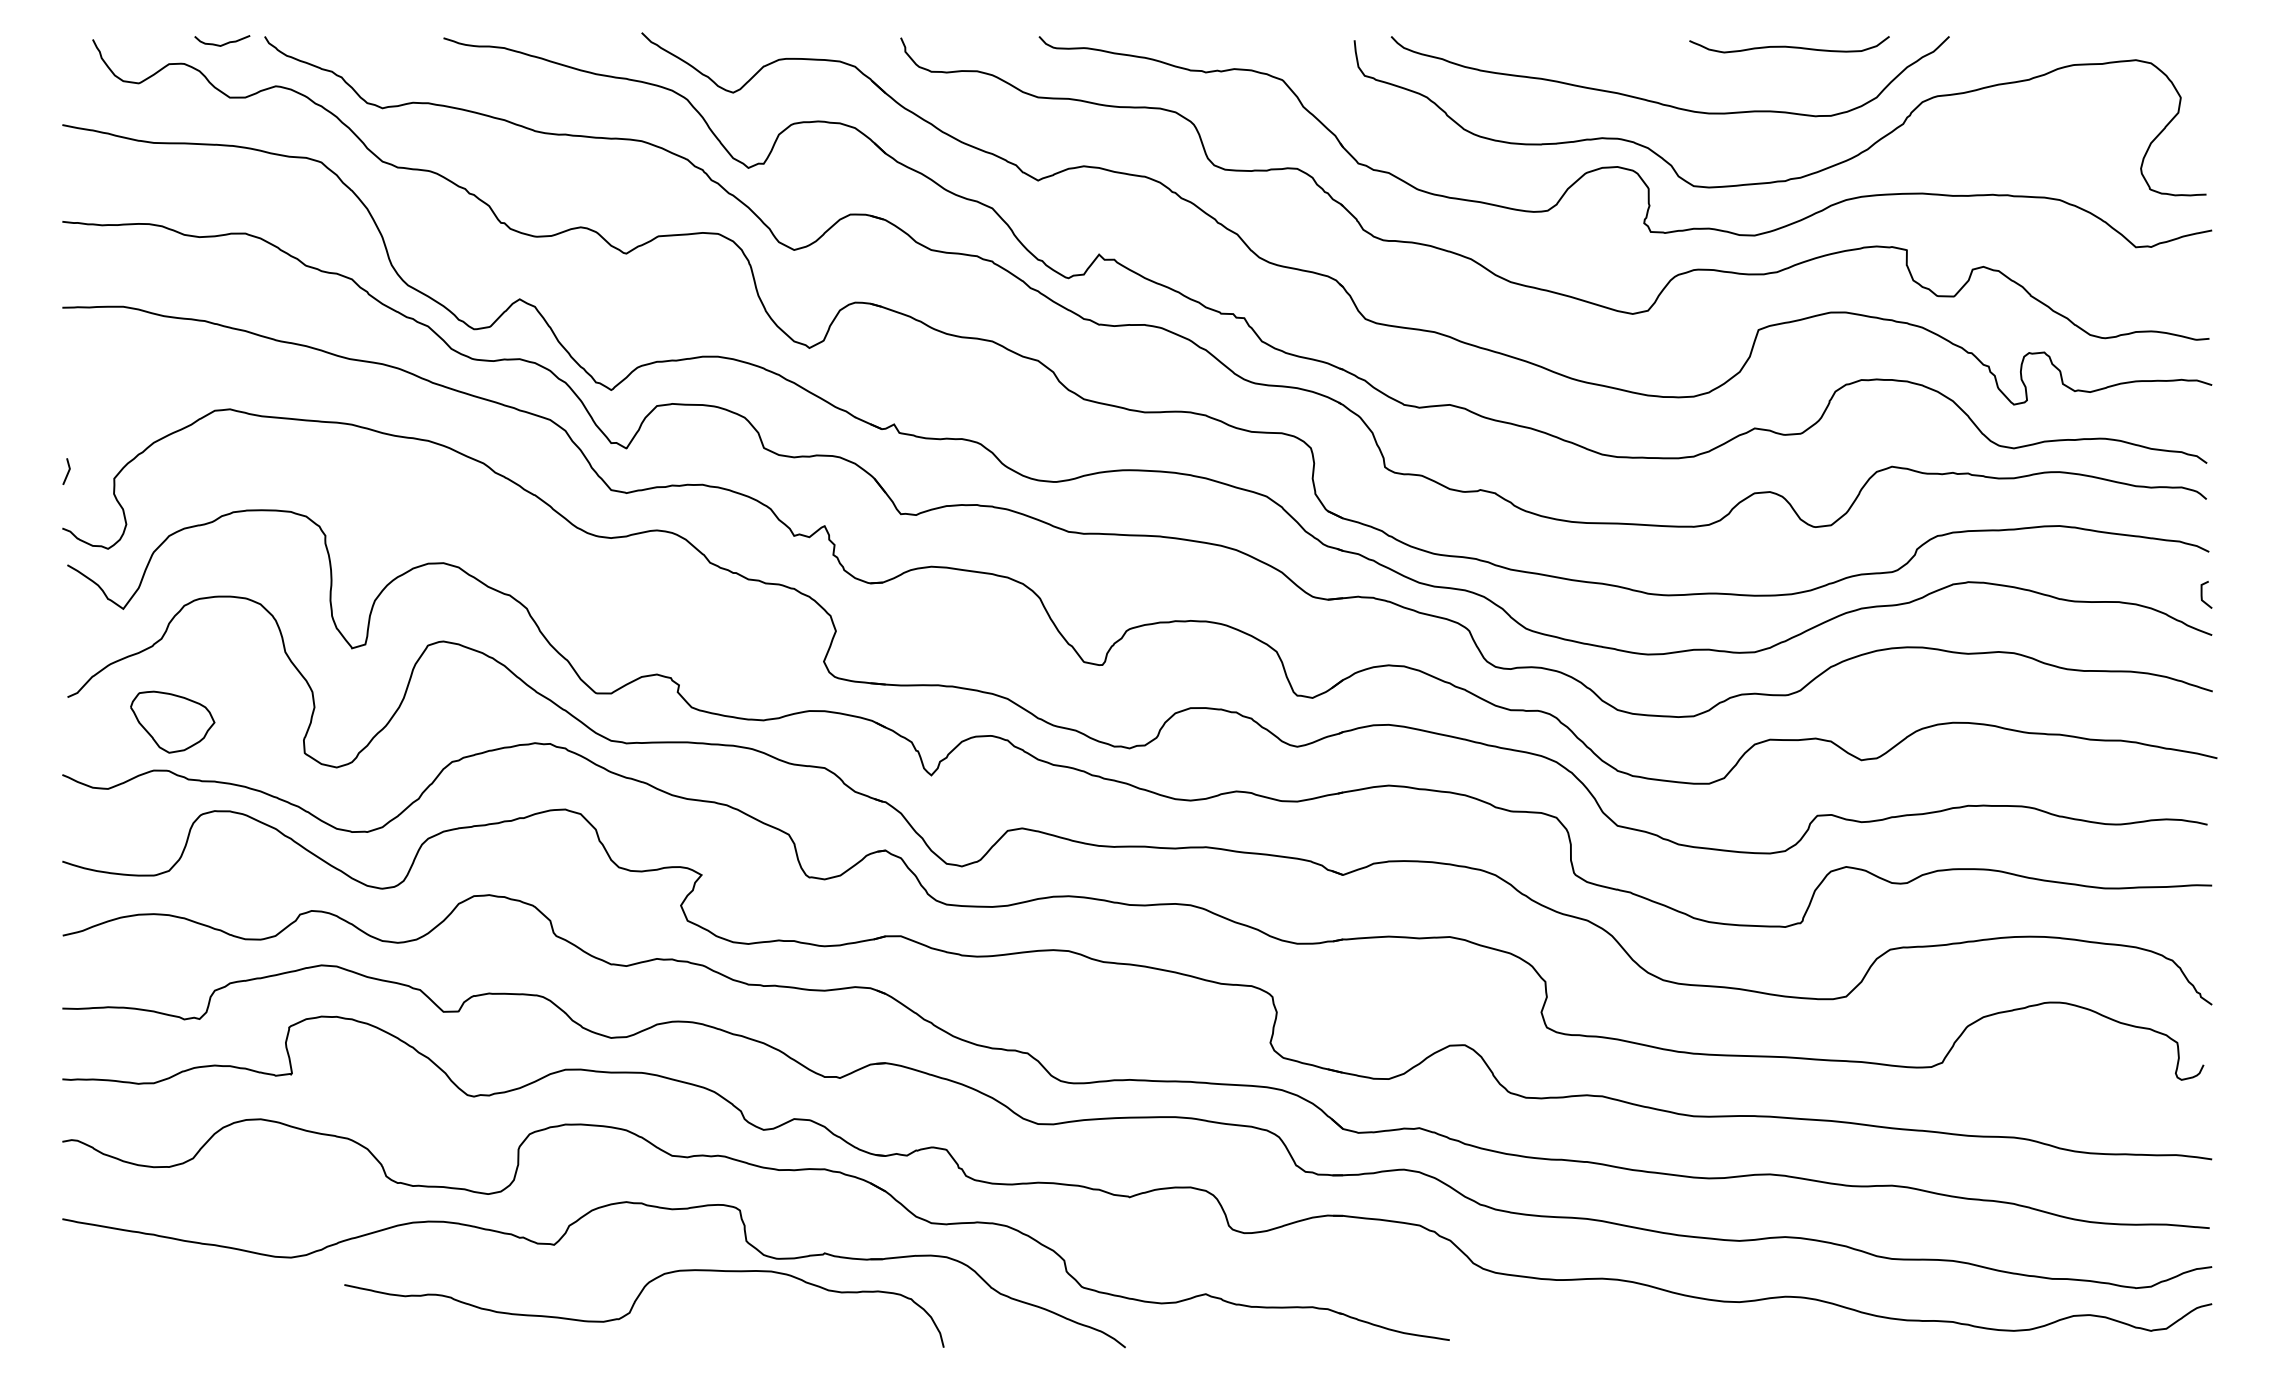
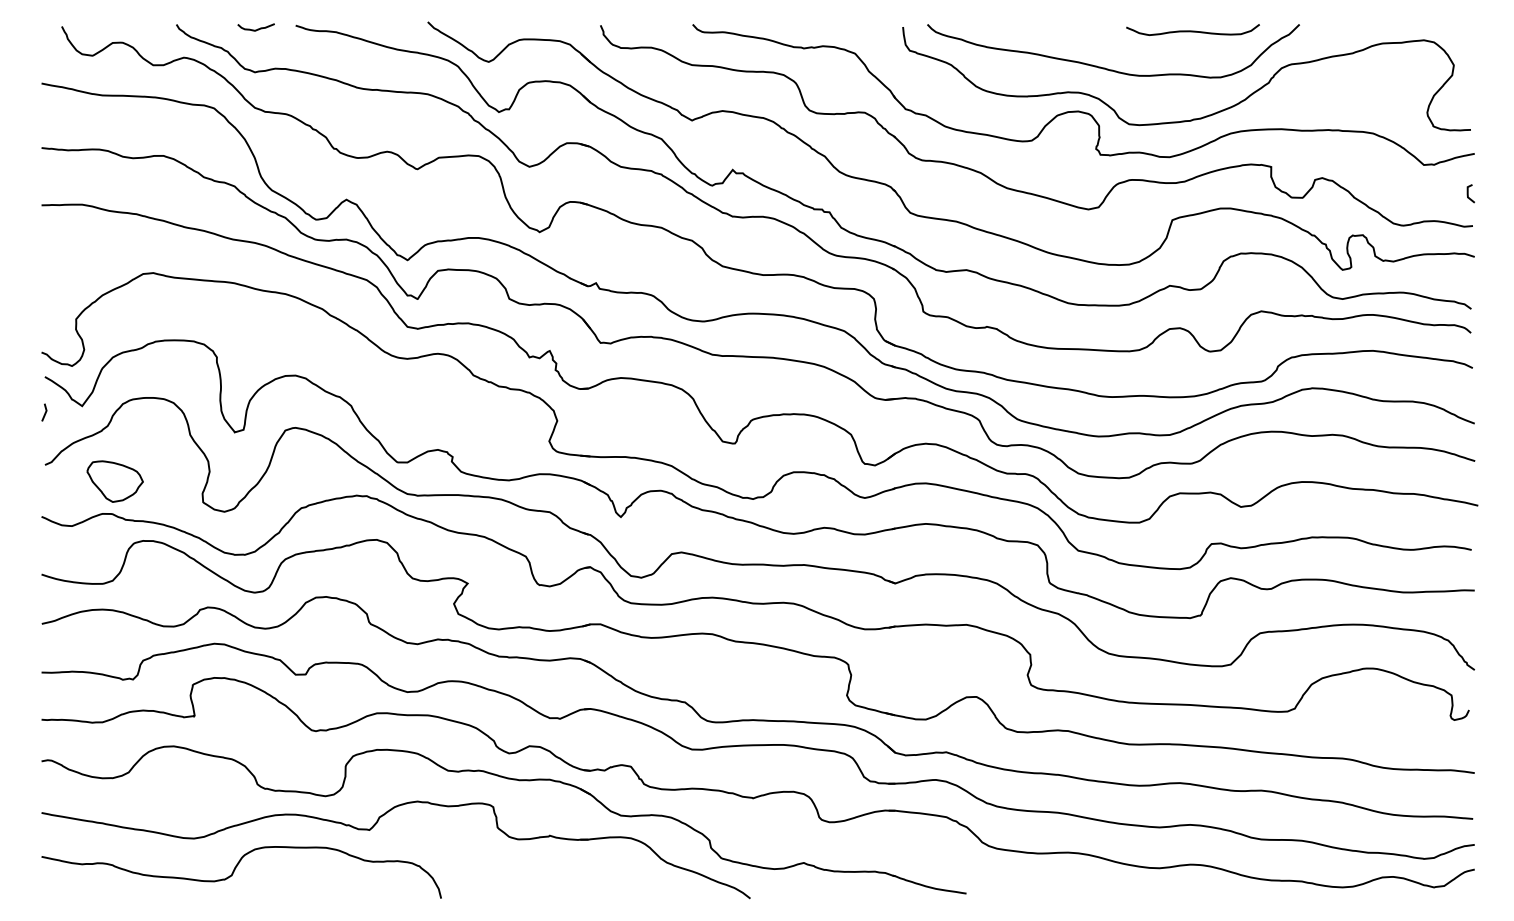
curve: (221, 44) -> (255, 29), moved
line: (66, 471) -> (44, 412), moved
line: (2202, 594) -> (1468, 193), moved
curve: (635, 1305) -> (235, 870), moved

